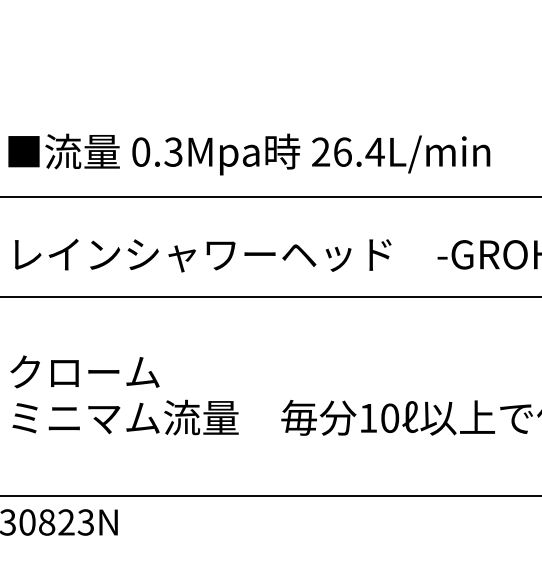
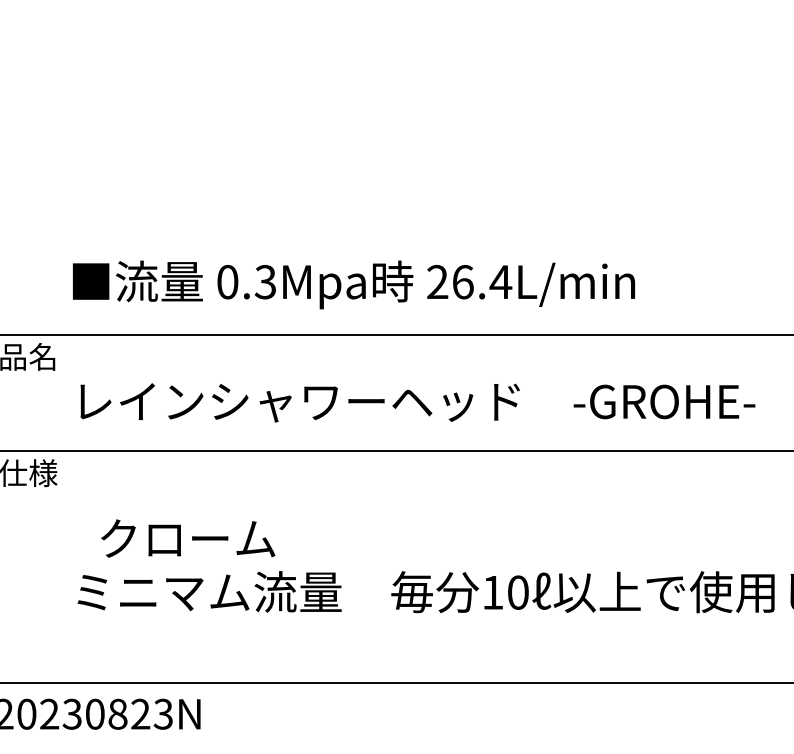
text: (85, 371) -> (188, 538), moved

